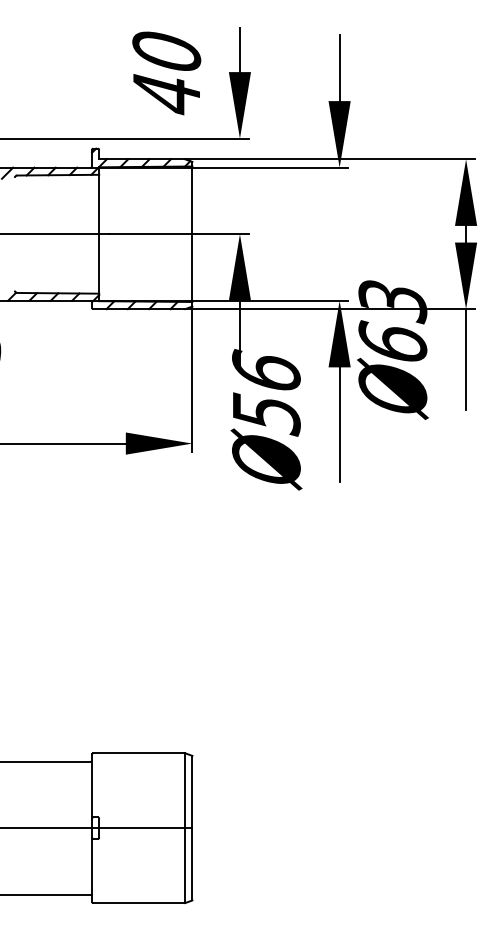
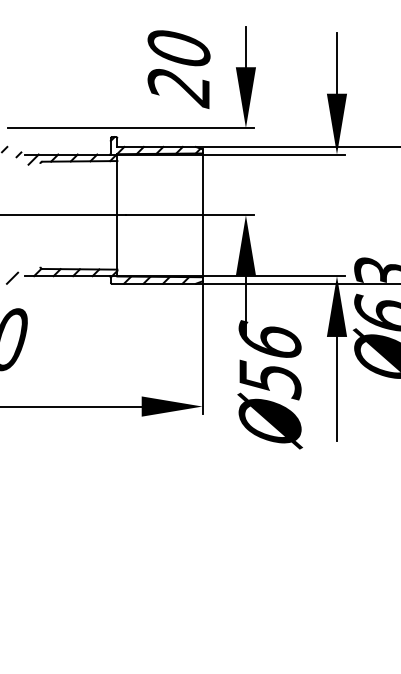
text: (165, 95) -> (177, 88), 40 -> 20

